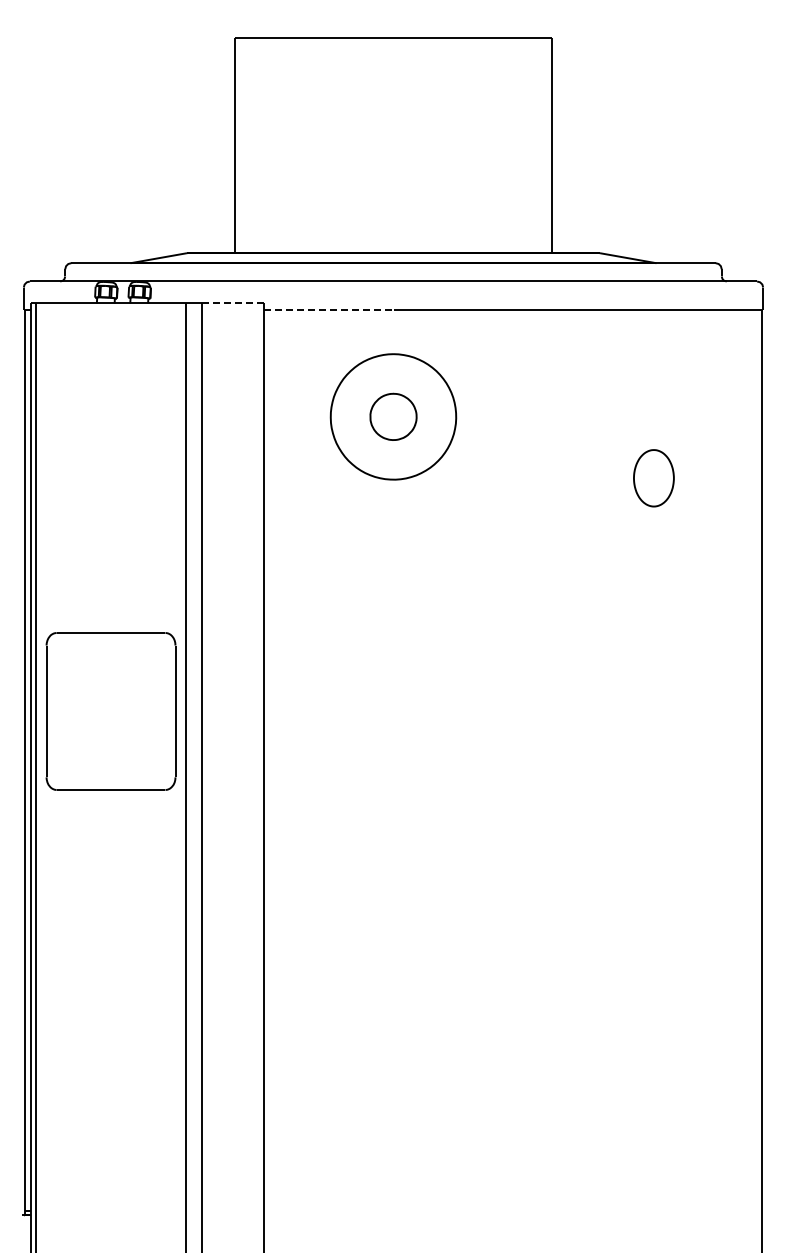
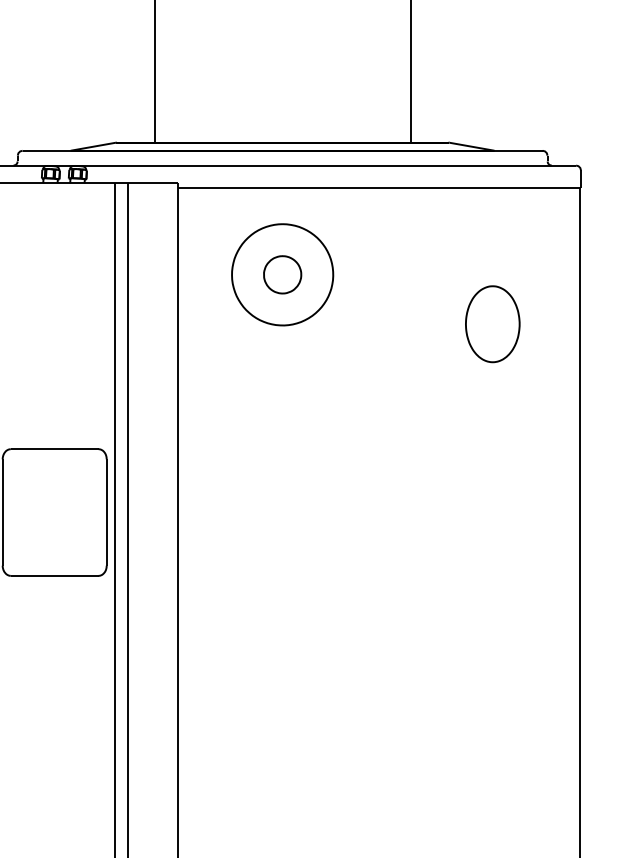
line: (232, 303) -> (152, 183), dashed -> solid
line: (328, 309) -> (230, 188), dashed -> solid
part: (653, 478) -> (492, 324), size x1.67

